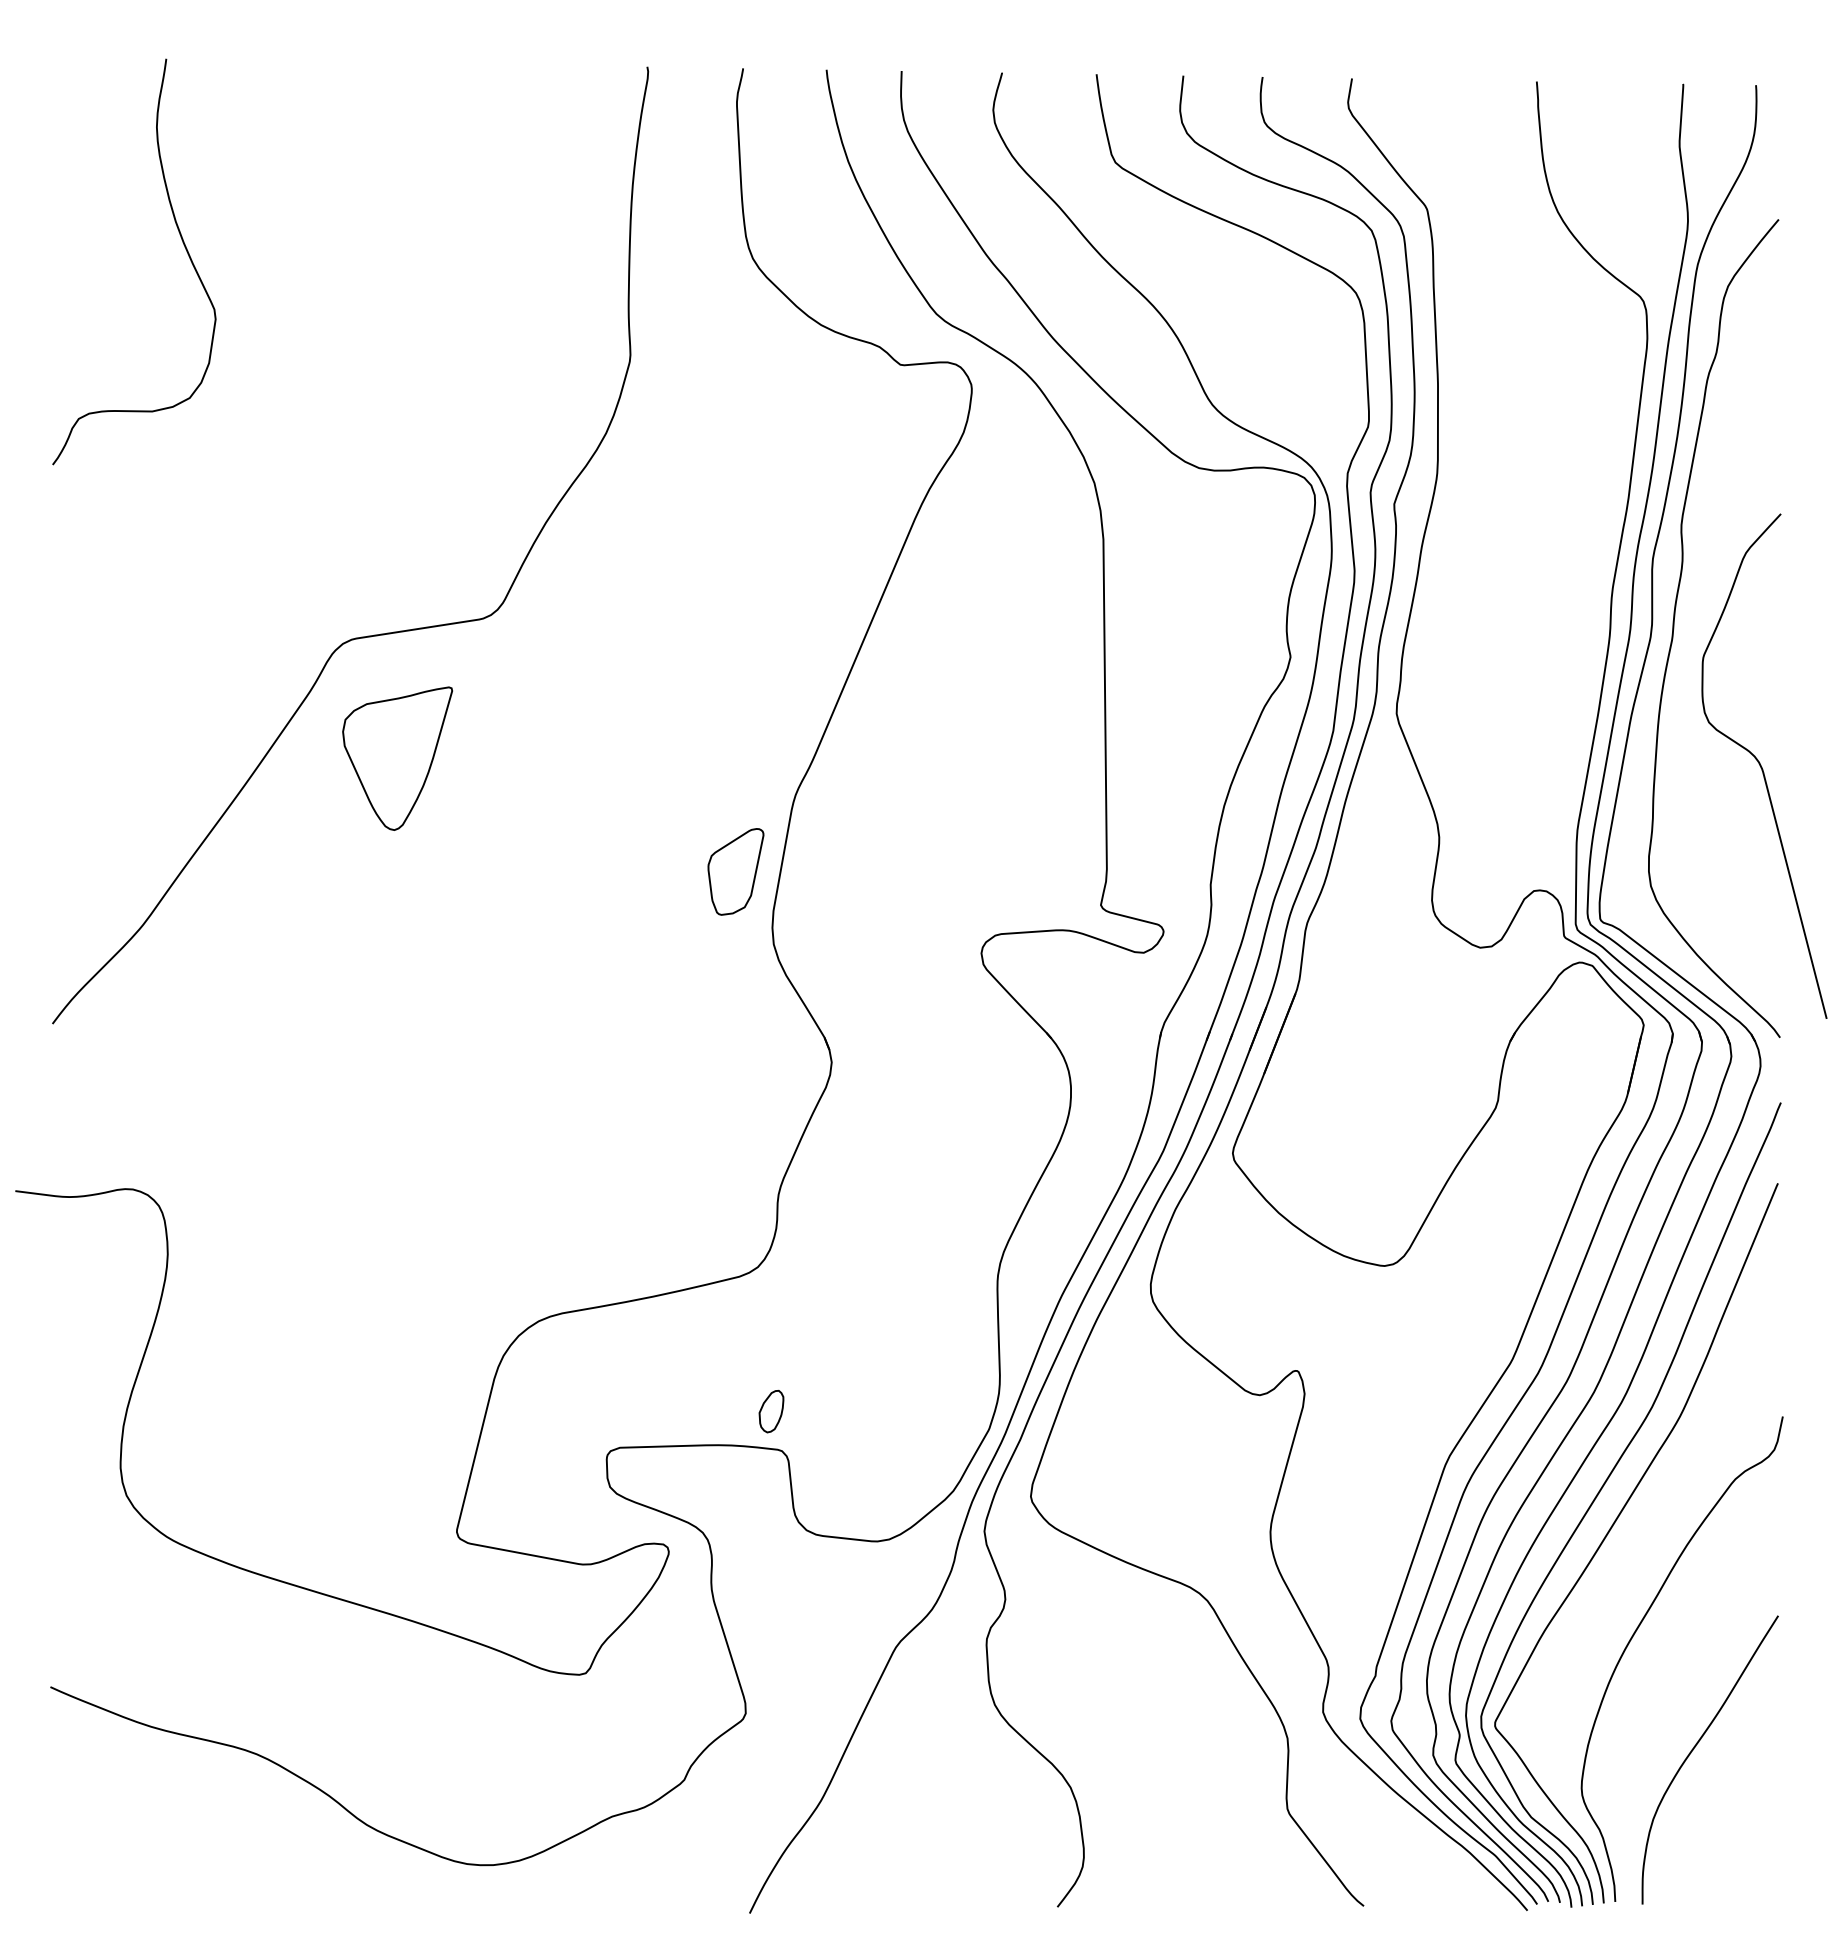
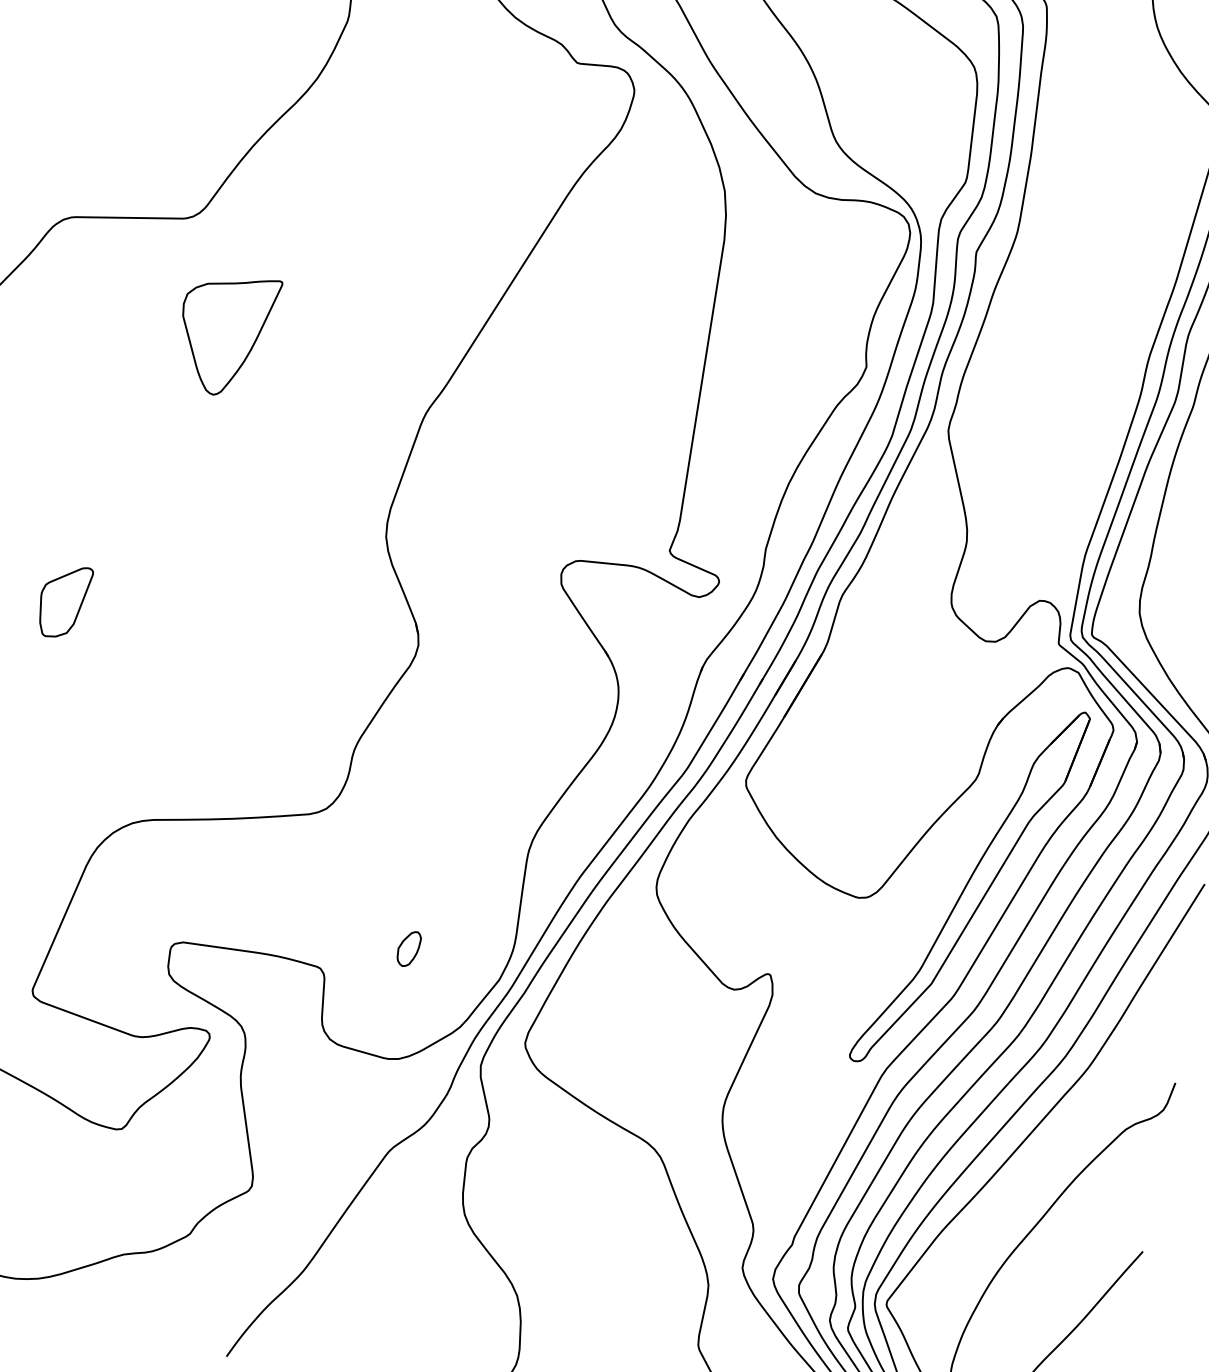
part: (397, 758) -> (226, 334), moved
part: (735, 871) -> (63, 601), moved
part: (1509, 1231) -> (969, 886), added
part: (771, 1411) -> (408, 948), moved

